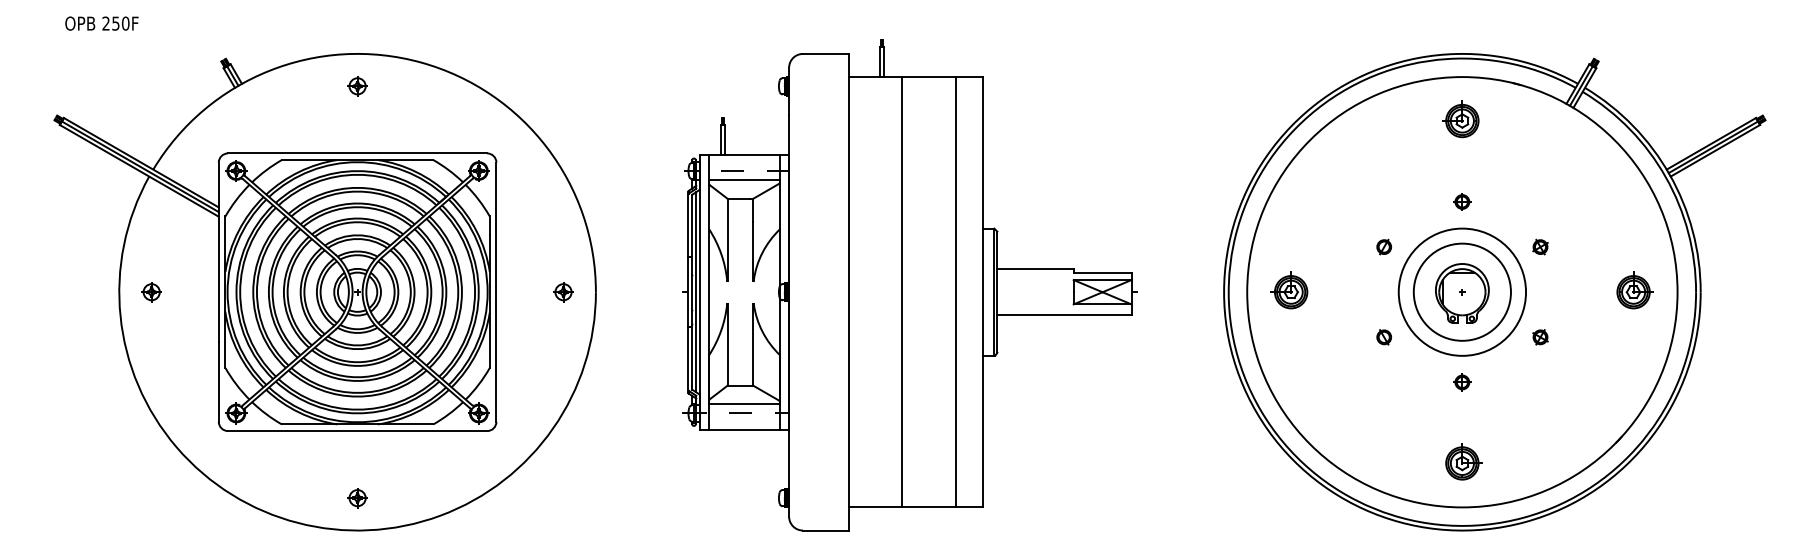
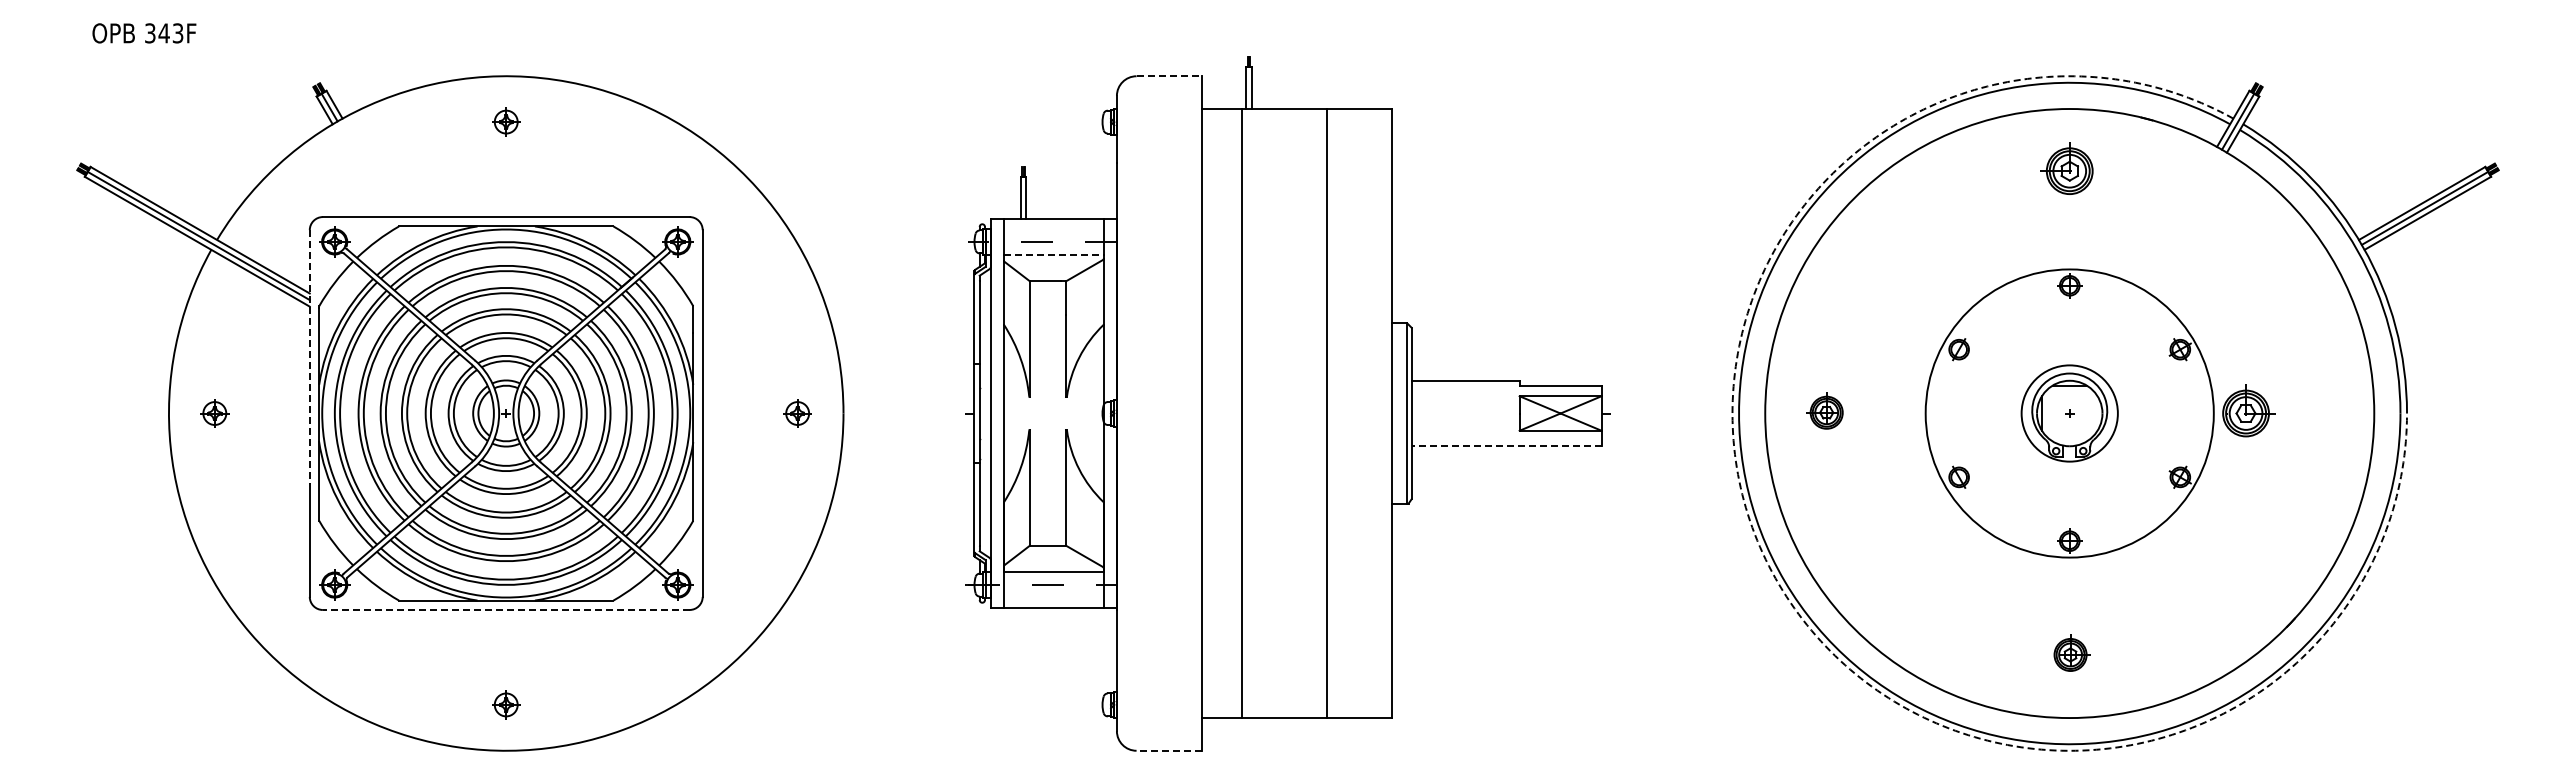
text: (116, 23) -> (164, 33), 250F -> 343F
line: (826, 54) -> (1169, 76), solid -> dashed
line: (744, 179) -> (1053, 254), solid -> dashed
line: (218, 251) -> (309, 356), solid -> dashed
part: (1289, 290) -> (1824, 410), size x0.7
part: (1635, 290) -> (2248, 410), moved
line: (695, 292) -> (984, 413), removed
line: (902, 292) -> (1242, 413), moved
line: (955, 292) -> (1326, 413), moved
circle: (1462, 292) -> (2069, 413), size x0.7
circle: (1462, 292) -> (2069, 413), size x1.6
line: (1064, 315) -> (1506, 446), solid -> dashed
arc: (1257, 413) -> (1779, 584), solid -> dashed
line: (357, 430) -> (505, 609), solid -> dashed
part: (1464, 461) -> (2072, 652), size x0.7
line: (826, 530) -> (1169, 750), solid -> dashed

